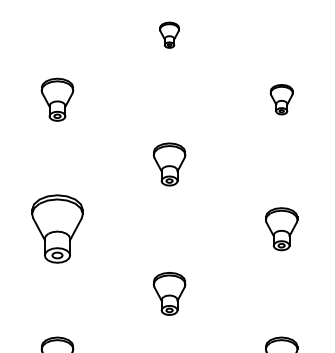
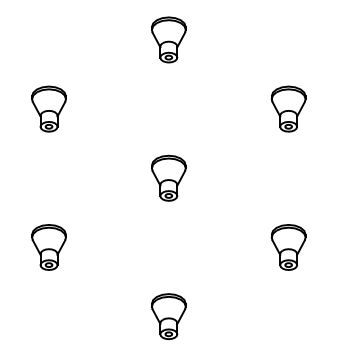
part: (169, 35) -> (168, 40), size x1.67
part: (281, 99) -> (288, 108), size x1.43
part: (57, 229) -> (49, 247), size x0.62

